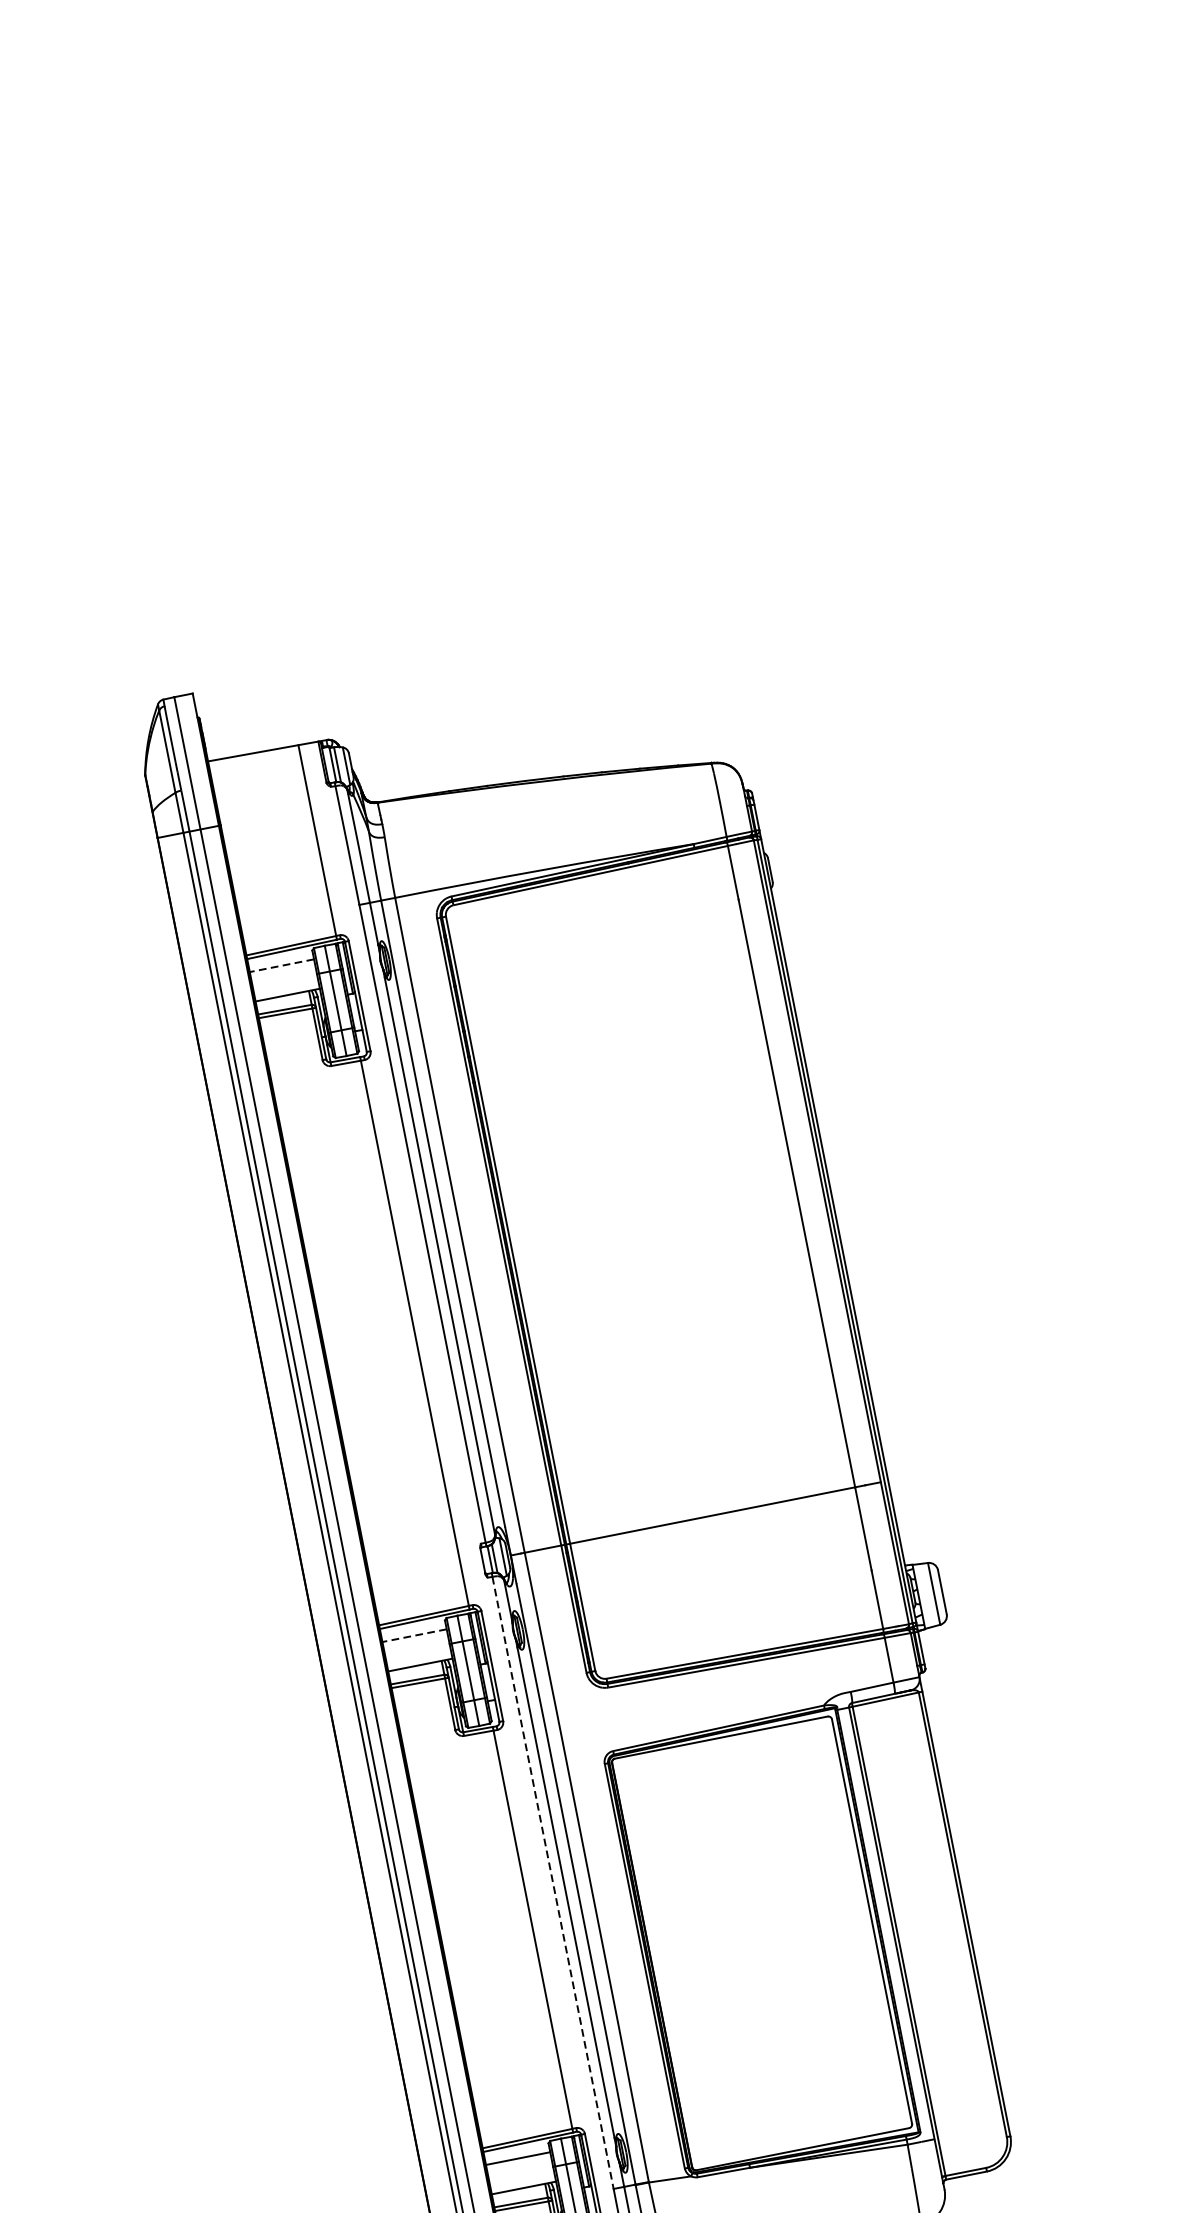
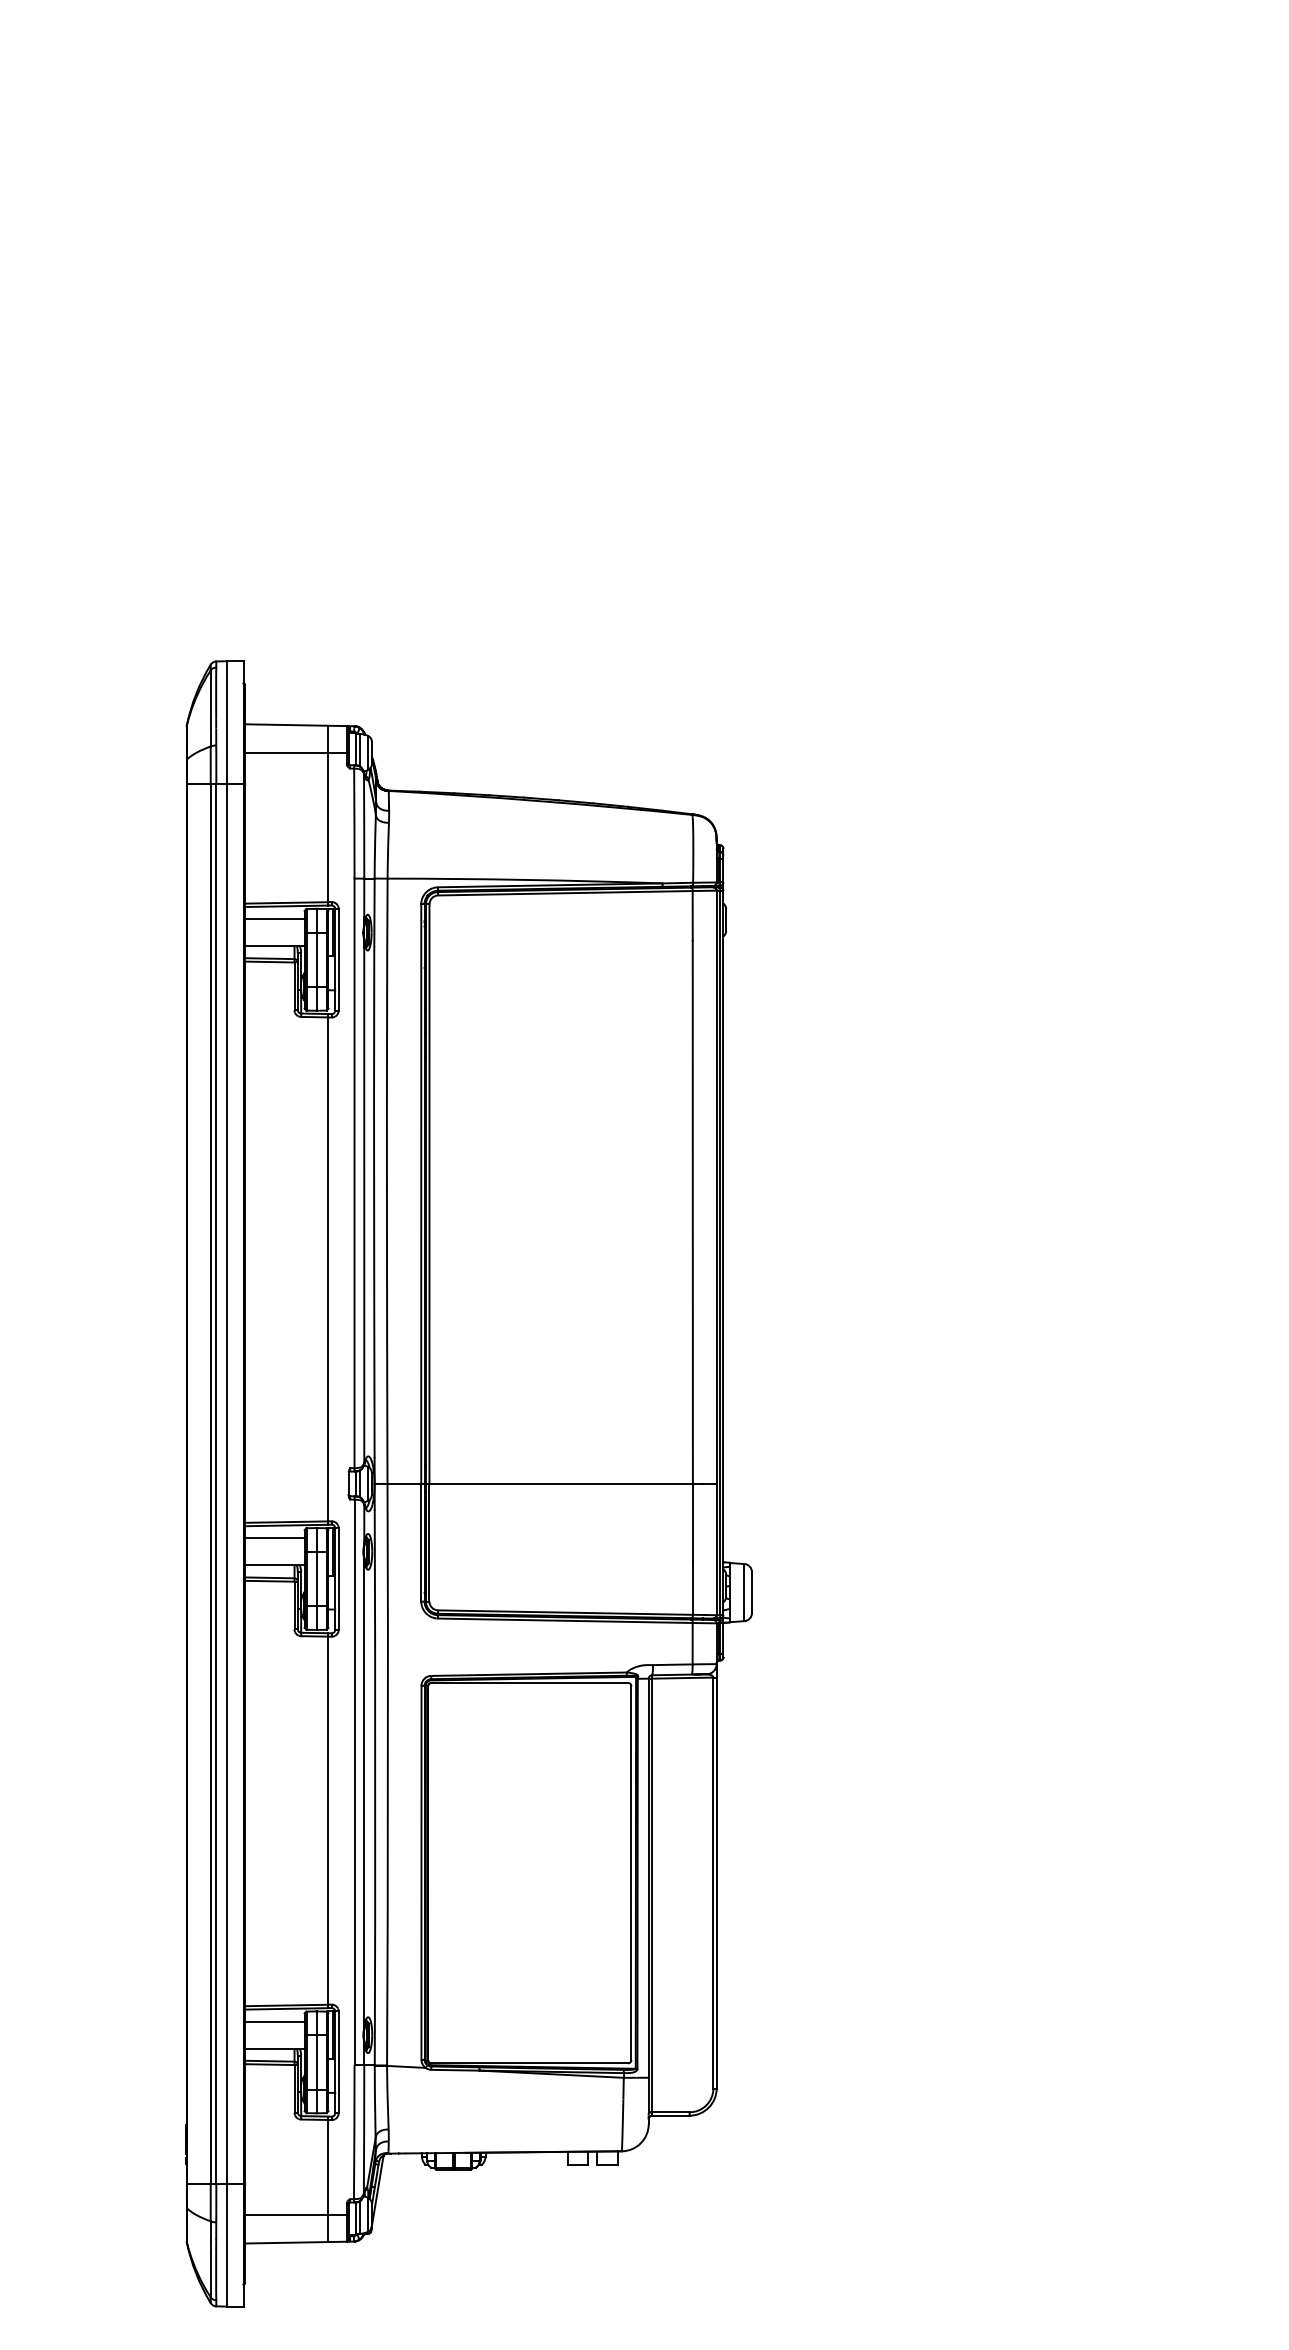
line: (269, 780) -> (296, 752), added
line: (281, 966) -> (274, 919), dashed -> solid
line: (414, 1636) -> (274, 1538), dashed -> solid
line: (553, 1882) -> (354, 1782), dashed -> solid

